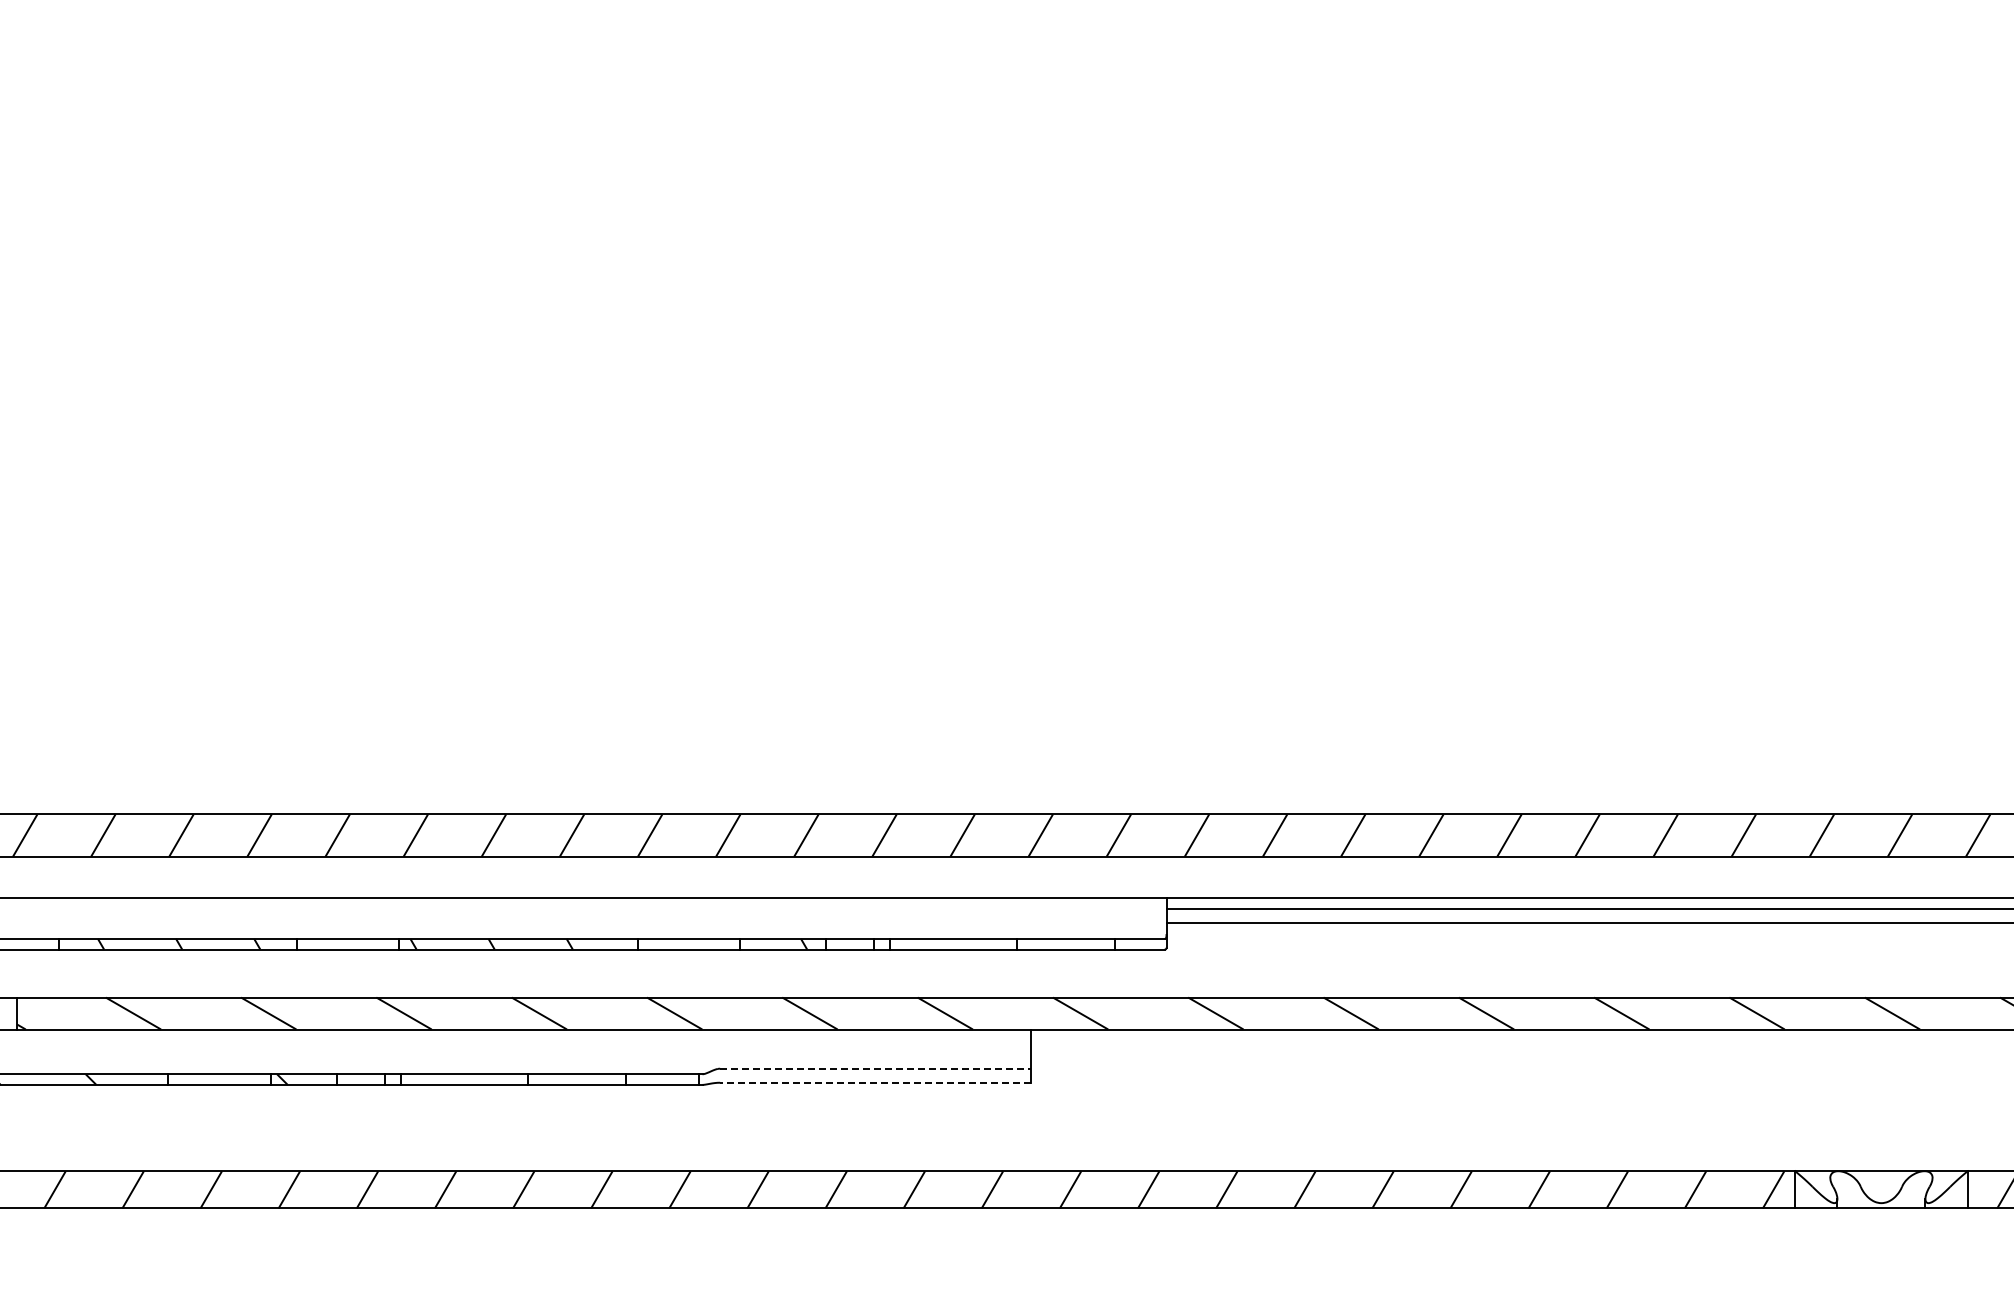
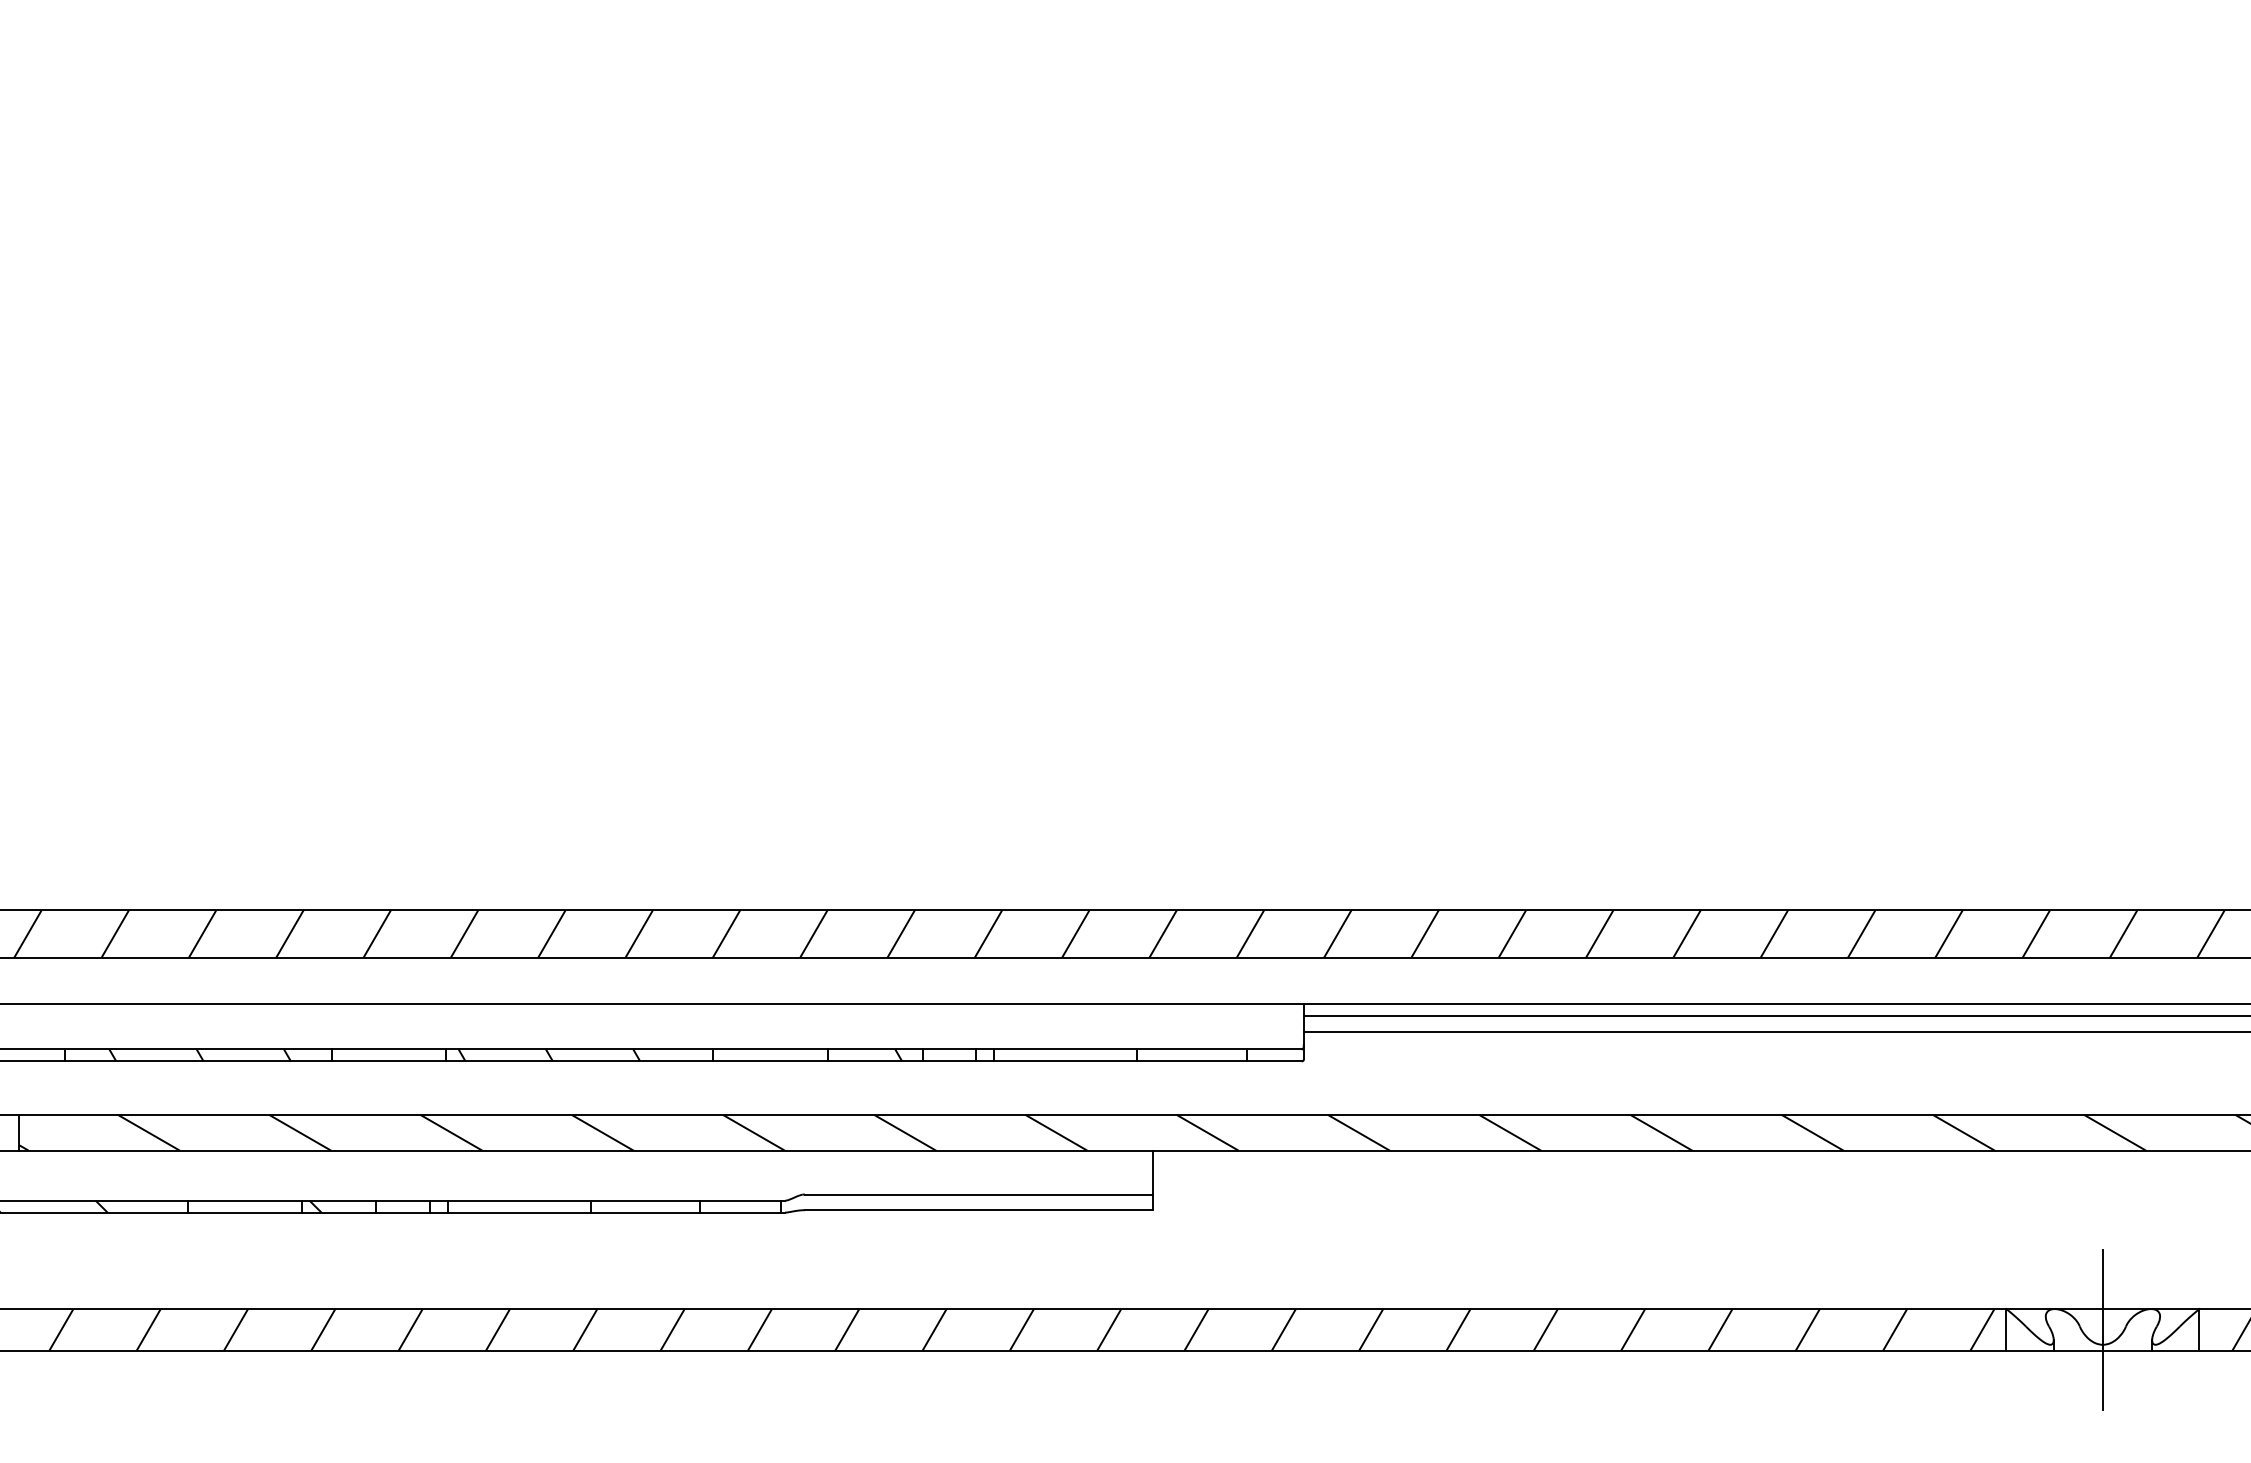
line: (875, 1068) -> (978, 1194), dashed -> solid
line: (875, 1082) -> (978, 1209), dashed -> solid
line: (1881, 1189) -> (2103, 1329), added

